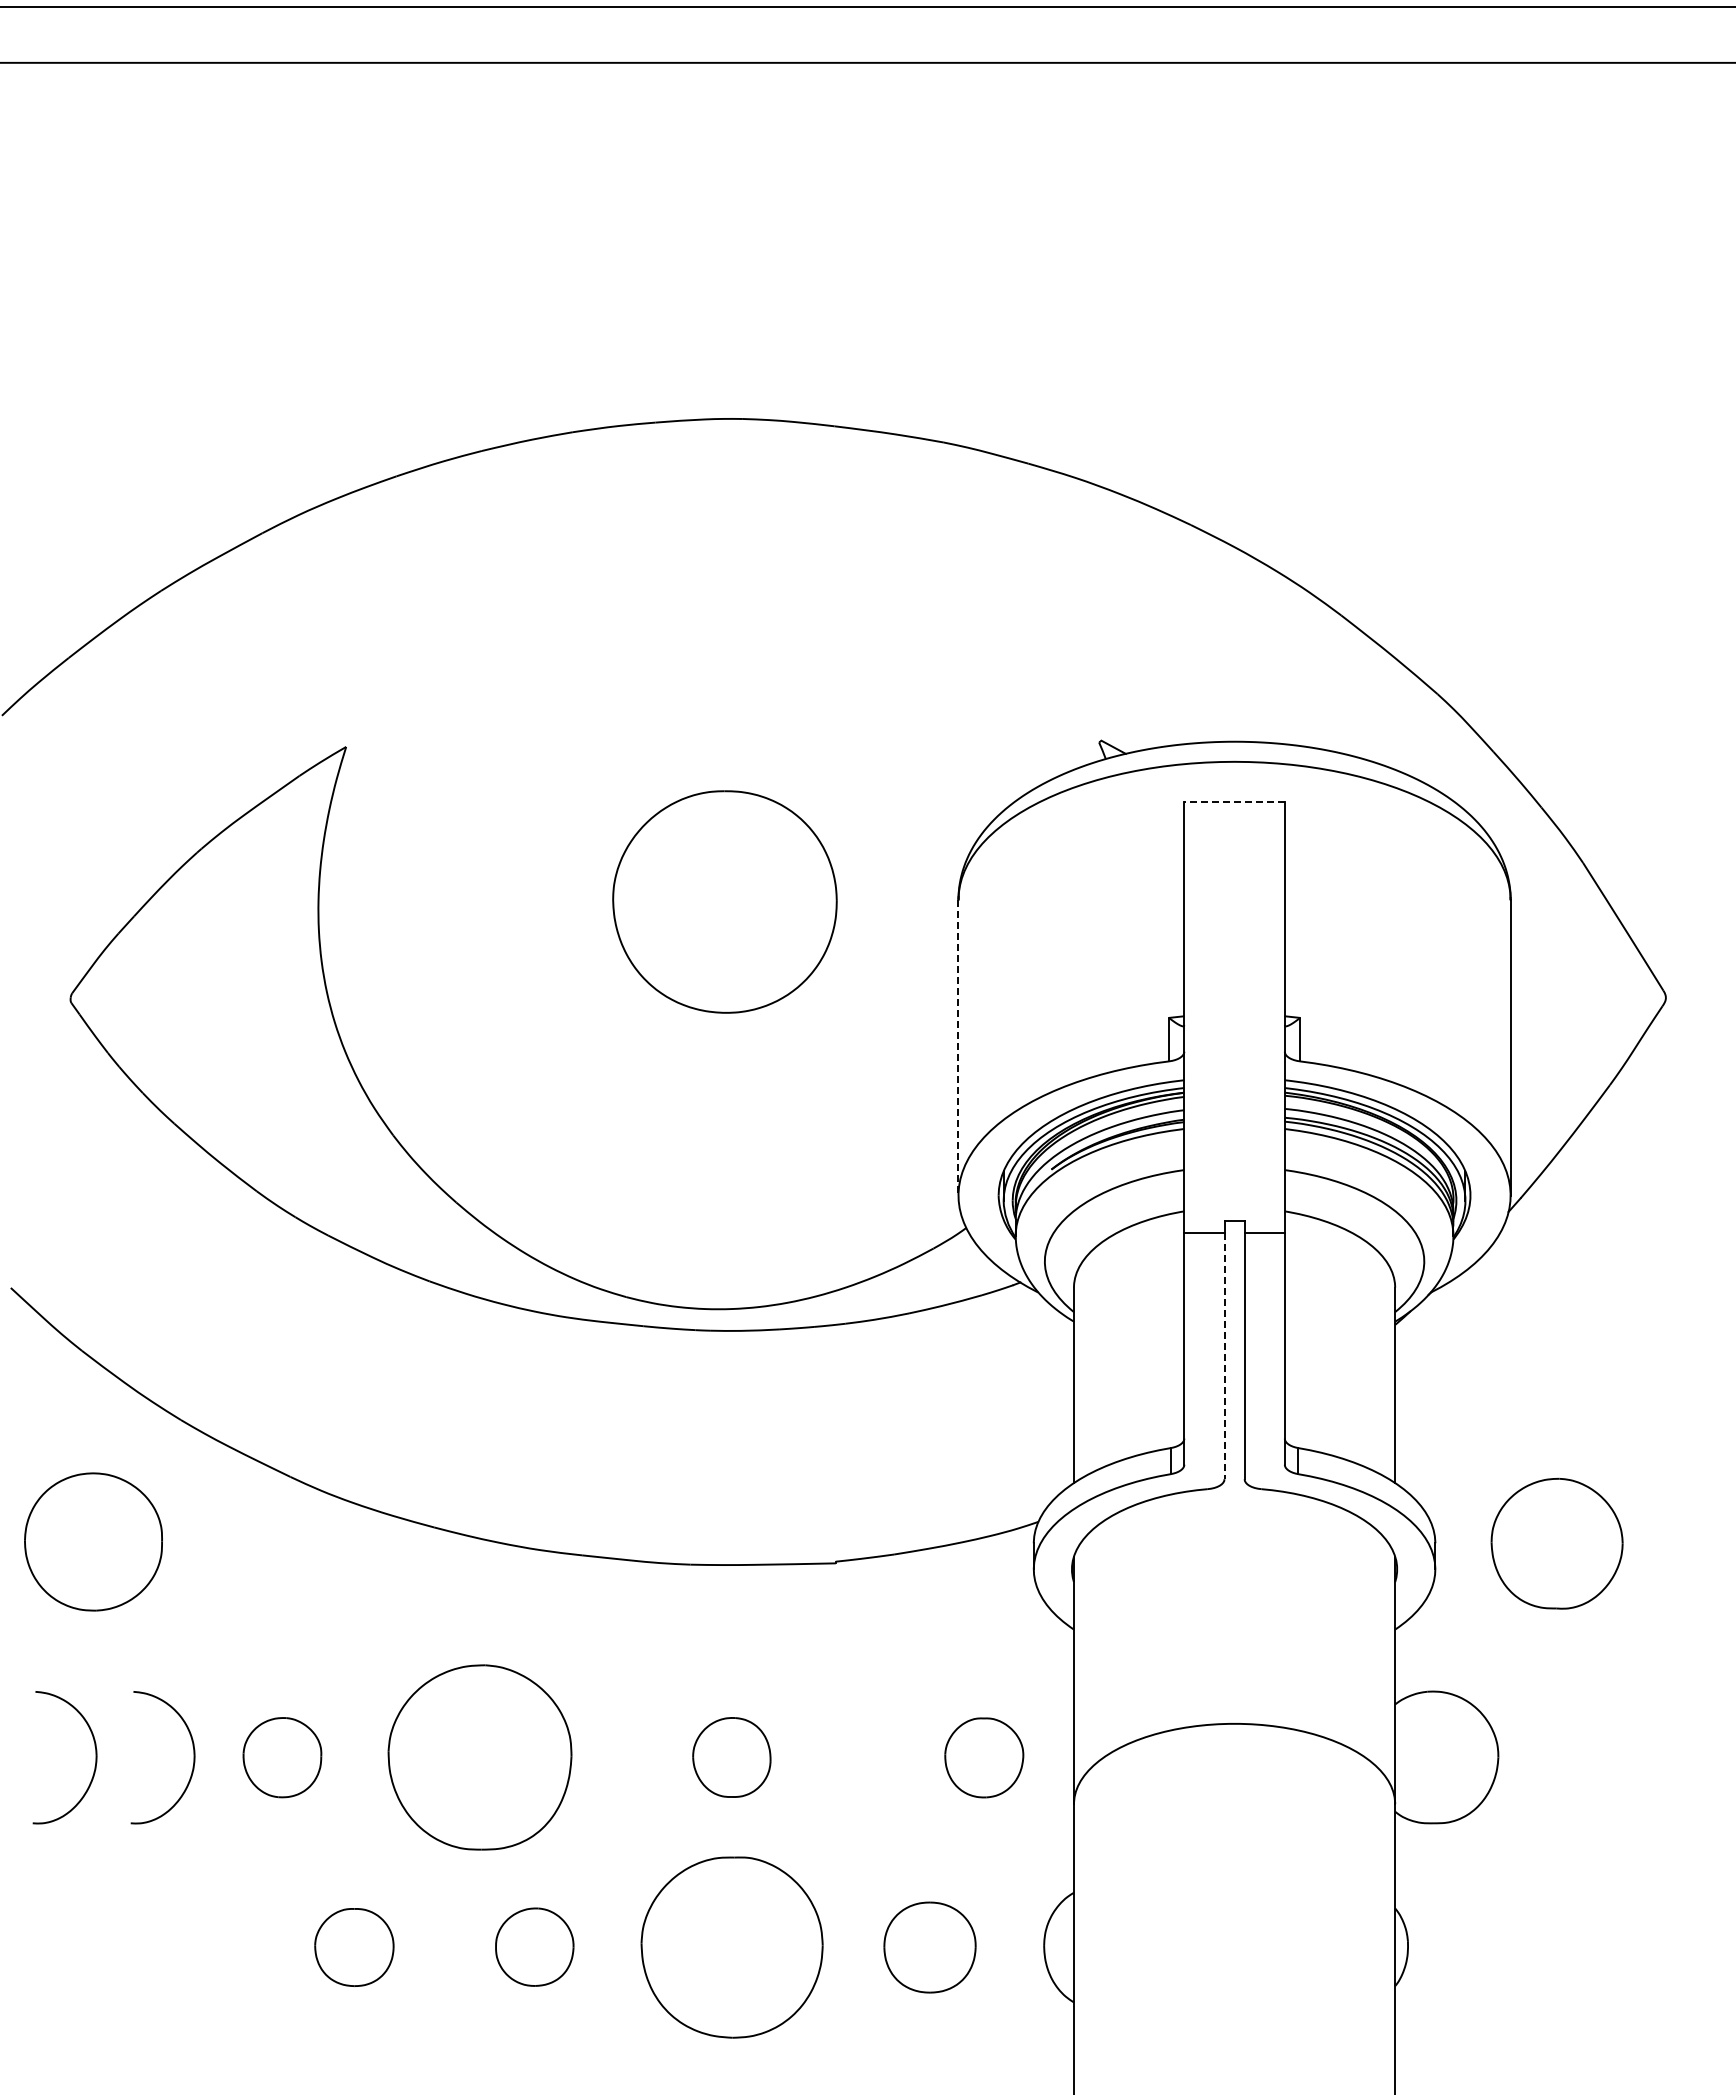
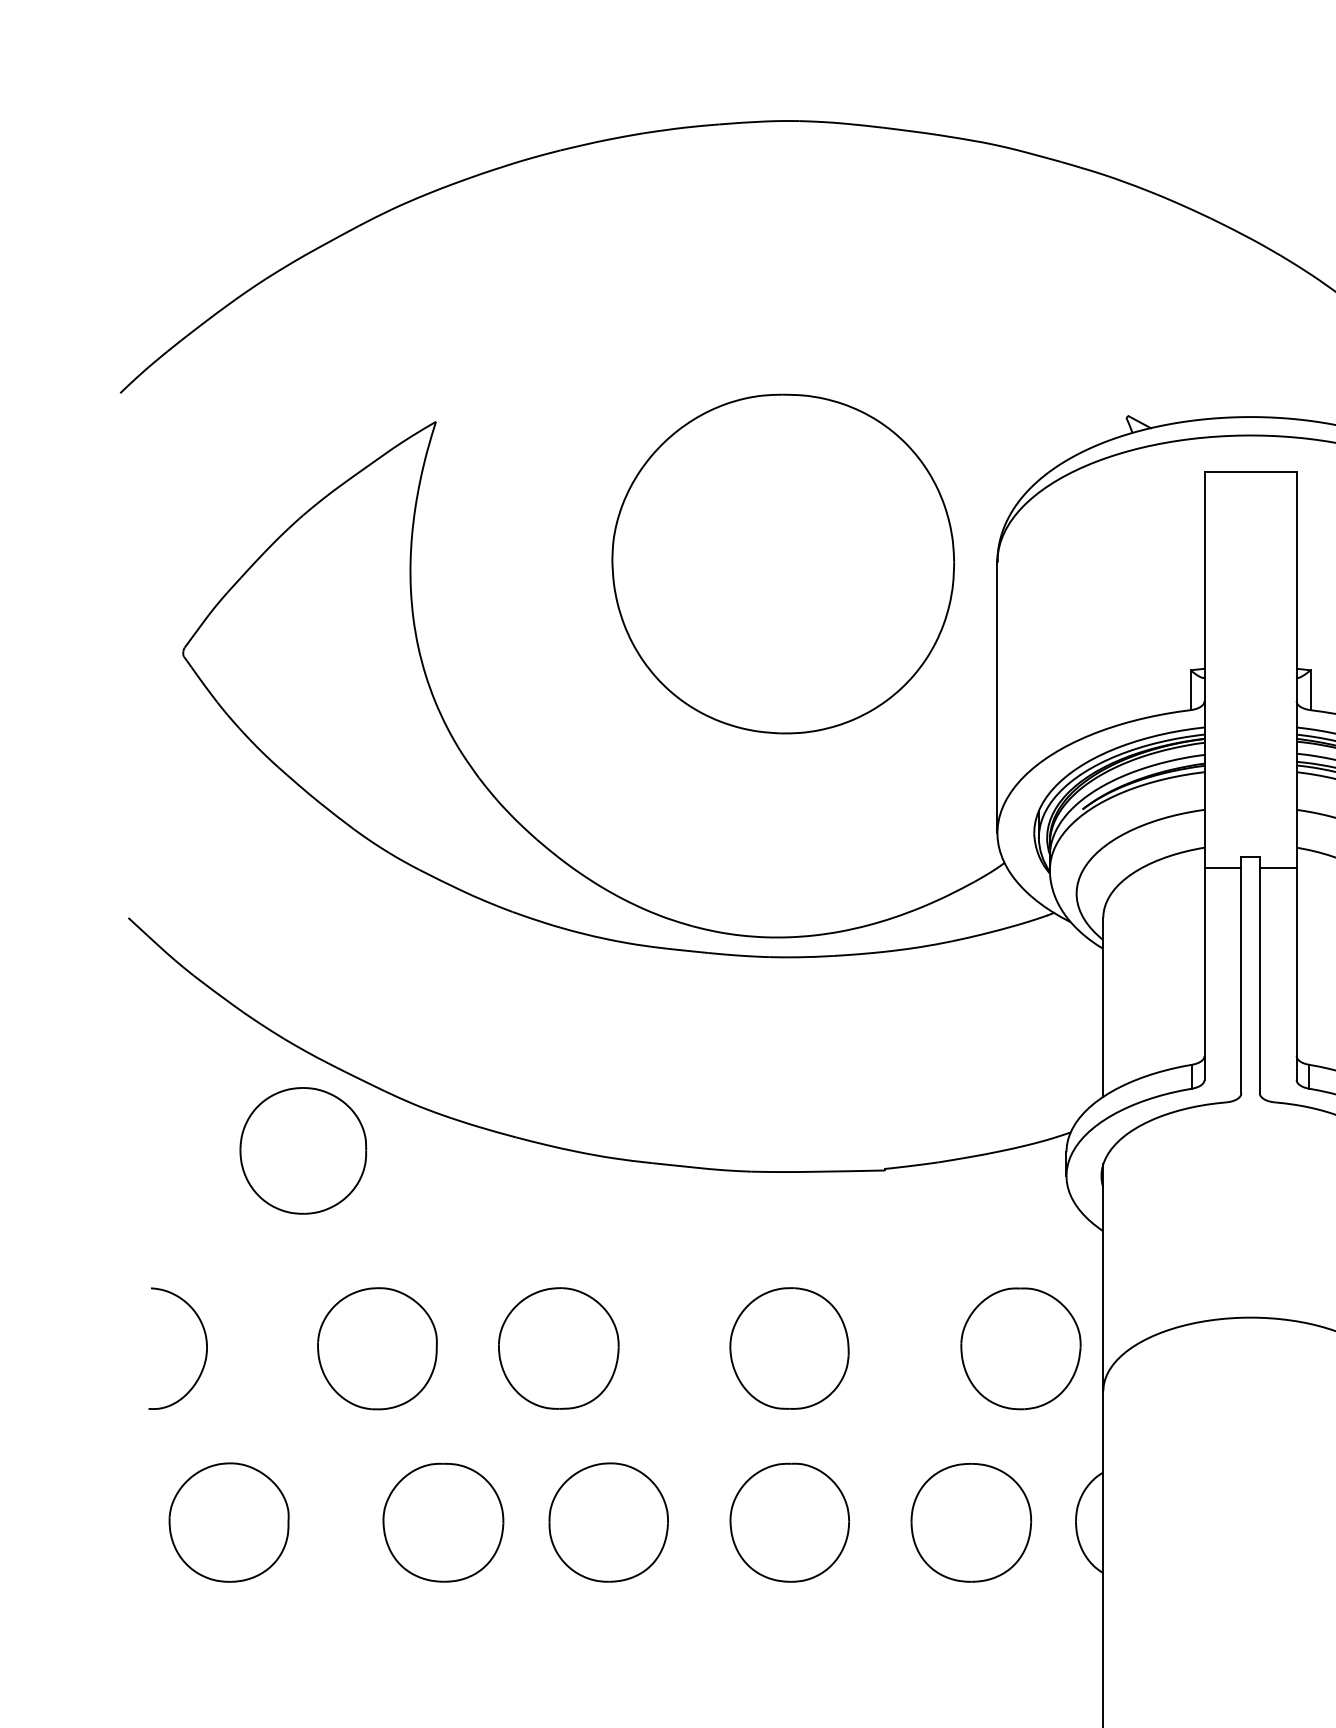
line: (1234, 802) -> (1250, 472), dashed -> solid
part: (724, 901) -> (782, 563), size x1.67
line: (958, 1047) -> (997, 697), dashed -> solid
line: (1224, 1356) -> (1241, 980), dashed -> solid
part: (93, 1541) -> (303, 1150), moved
part: (193, 1757) -> (295, 1348), removed
part: (282, 1757) -> (377, 1348), size x1.67
part: (480, 1757) -> (559, 1348), size x0.71
part: (731, 1757) -> (789, 1348), size x1.67
part: (984, 1757) -> (1021, 1348), size x1.67
part: (120, 1946) -> (228, 1521), added
part: (534, 1946) -> (608, 1521), size x1.67
part: (354, 1947) -> (443, 1522), size x1.67
part: (731, 1947) -> (789, 1522), size x0.71
part: (929, 1947) -> (970, 1522), size x1.43

